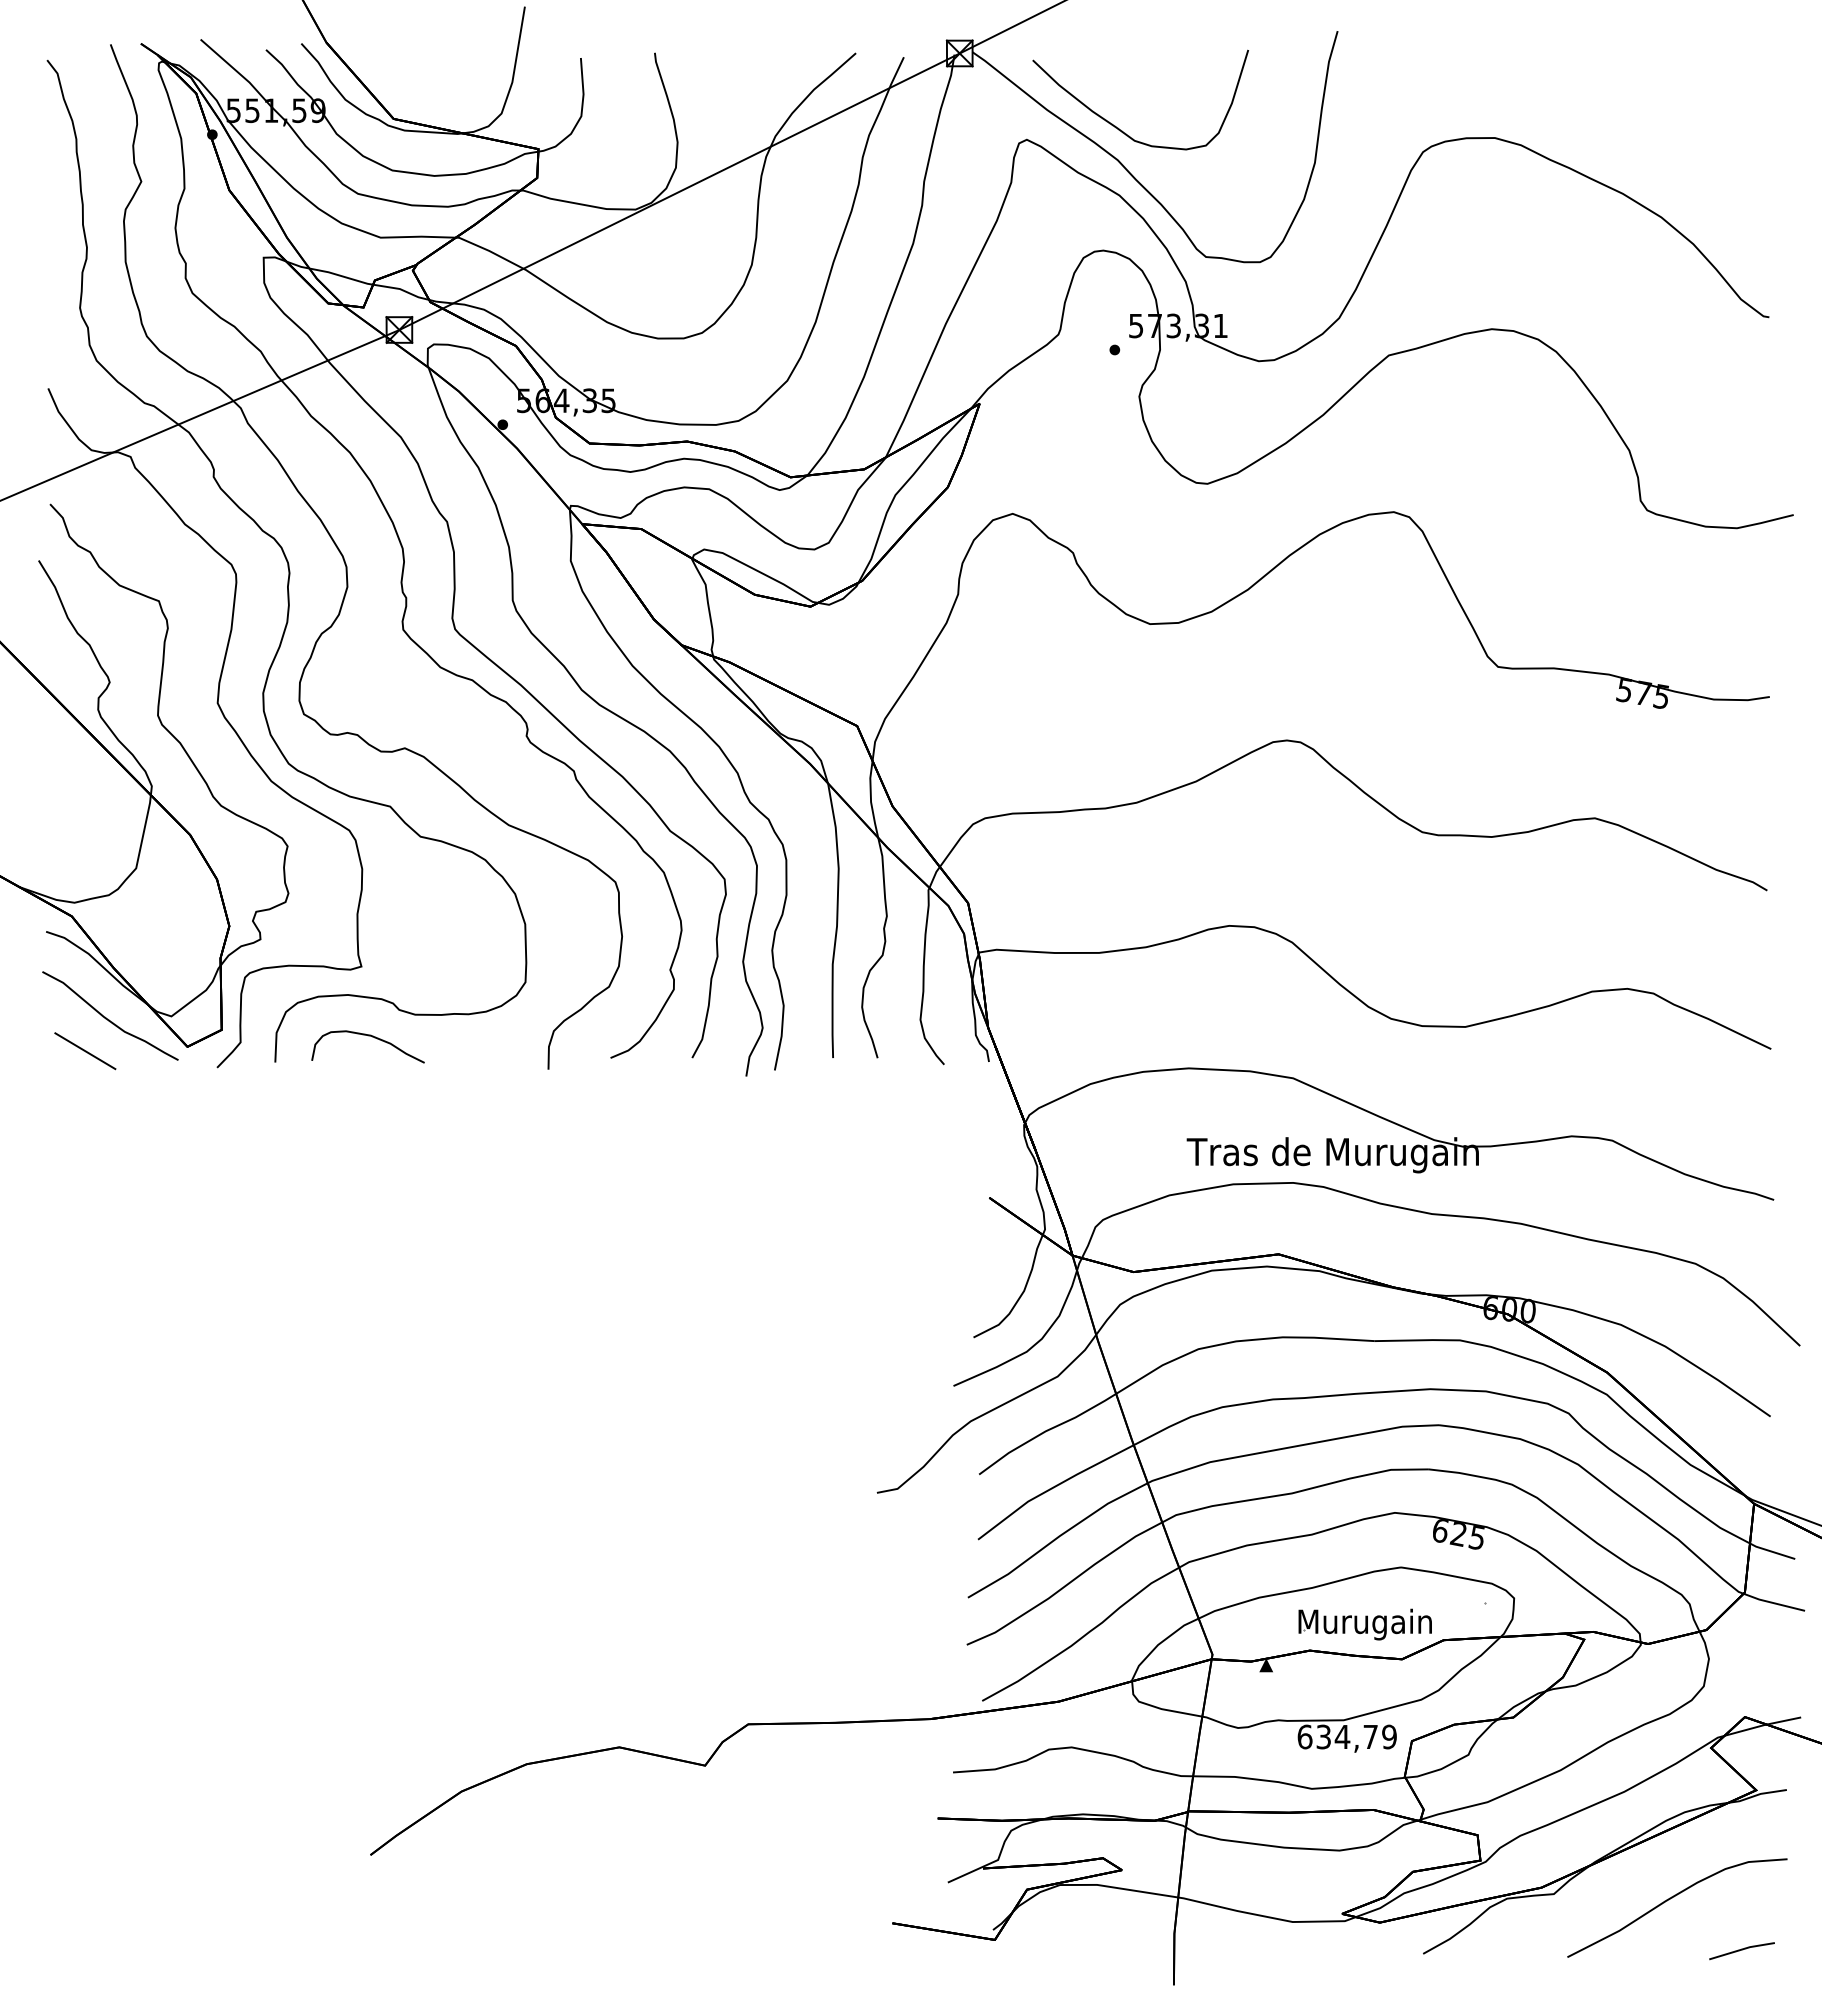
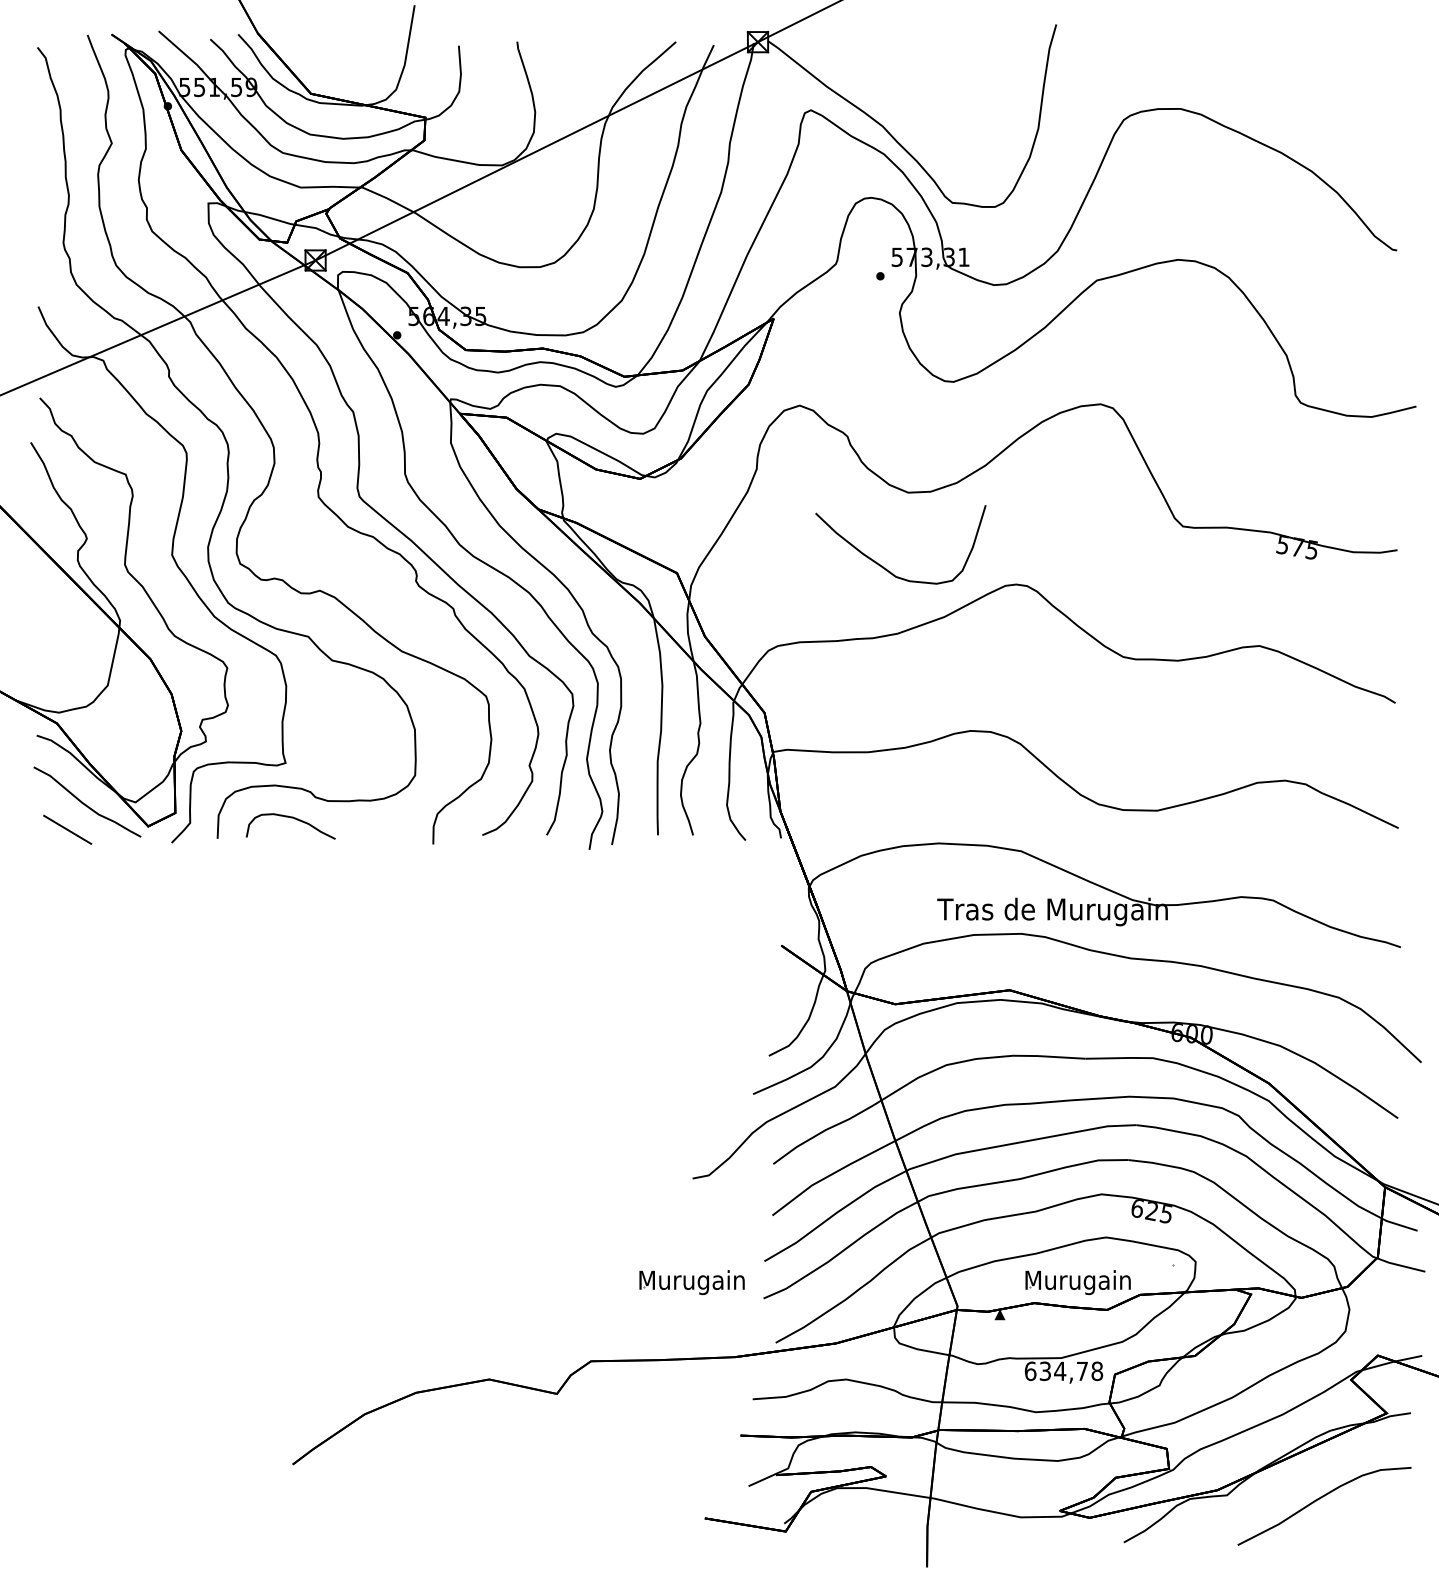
curve: (1118, 127) -> (883, 566), moved
part: (875, 1624) -> (691, 1282), added
text: (1389, 1736) -> (1097, 1370), 634,79 -> 634,78
line: (1741, 1950) -> (1375, 1539), removed

